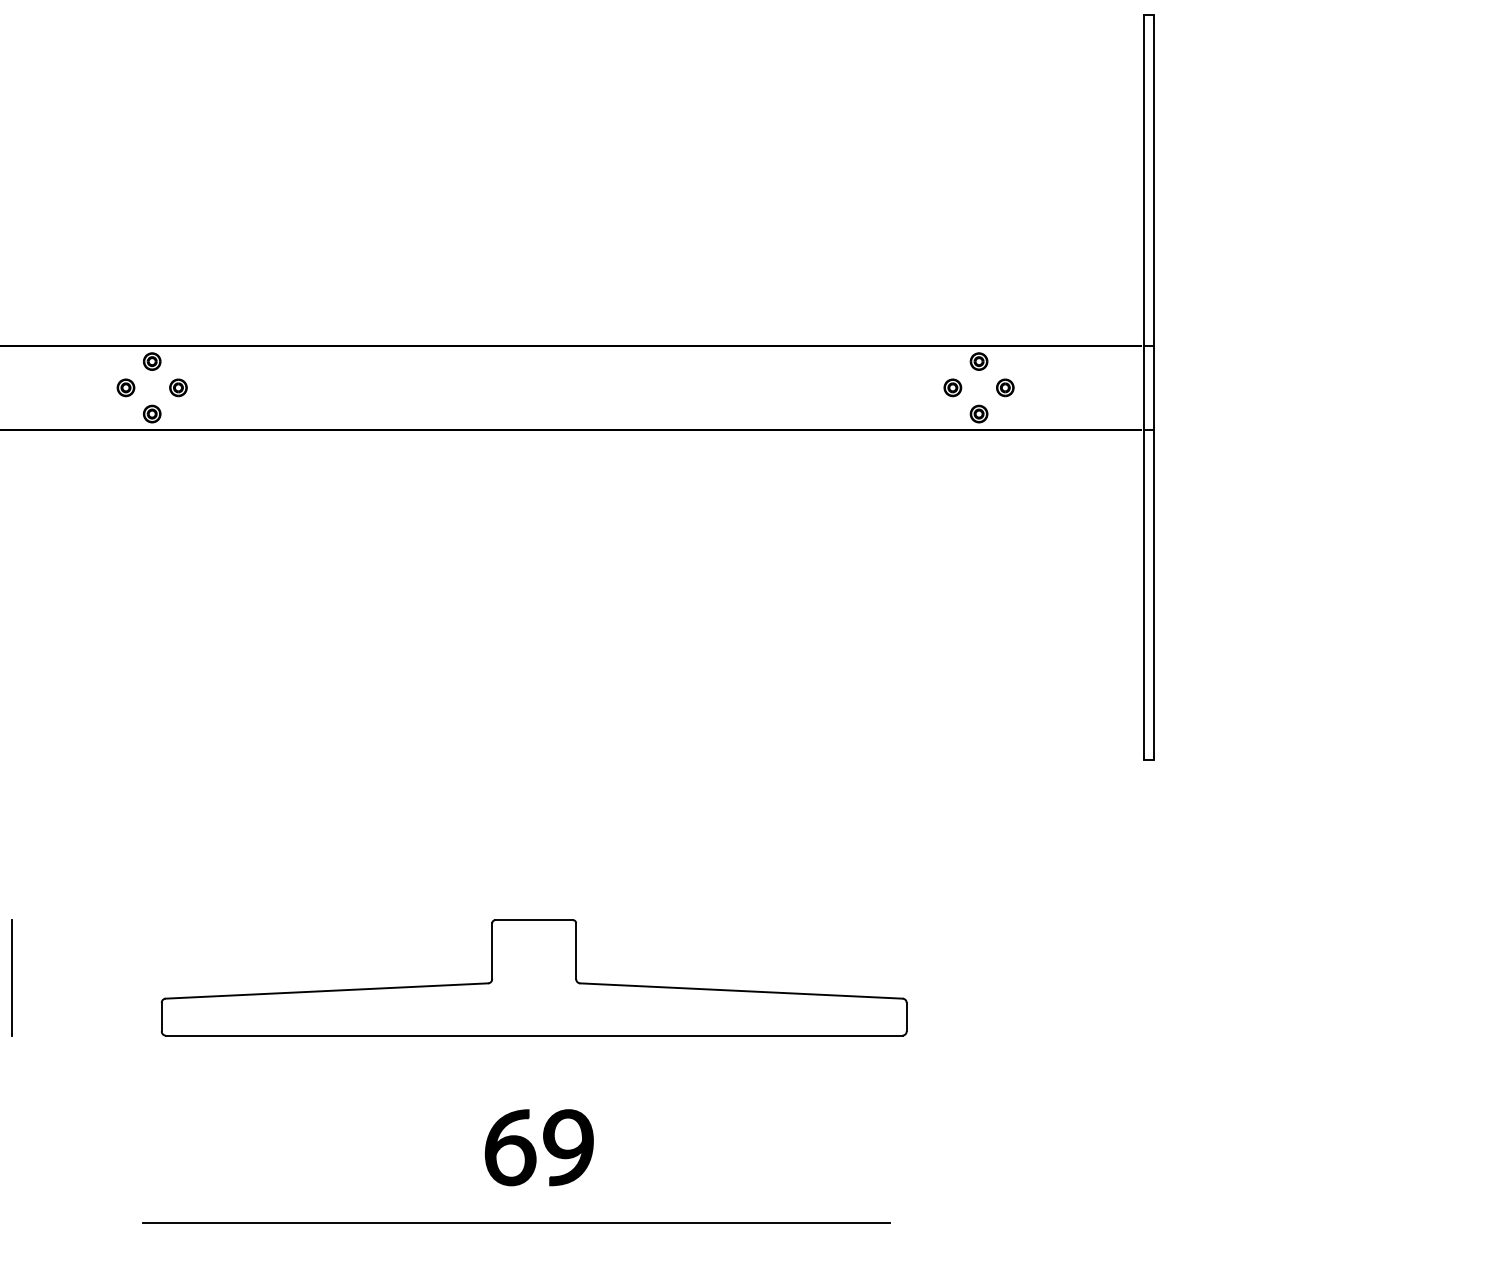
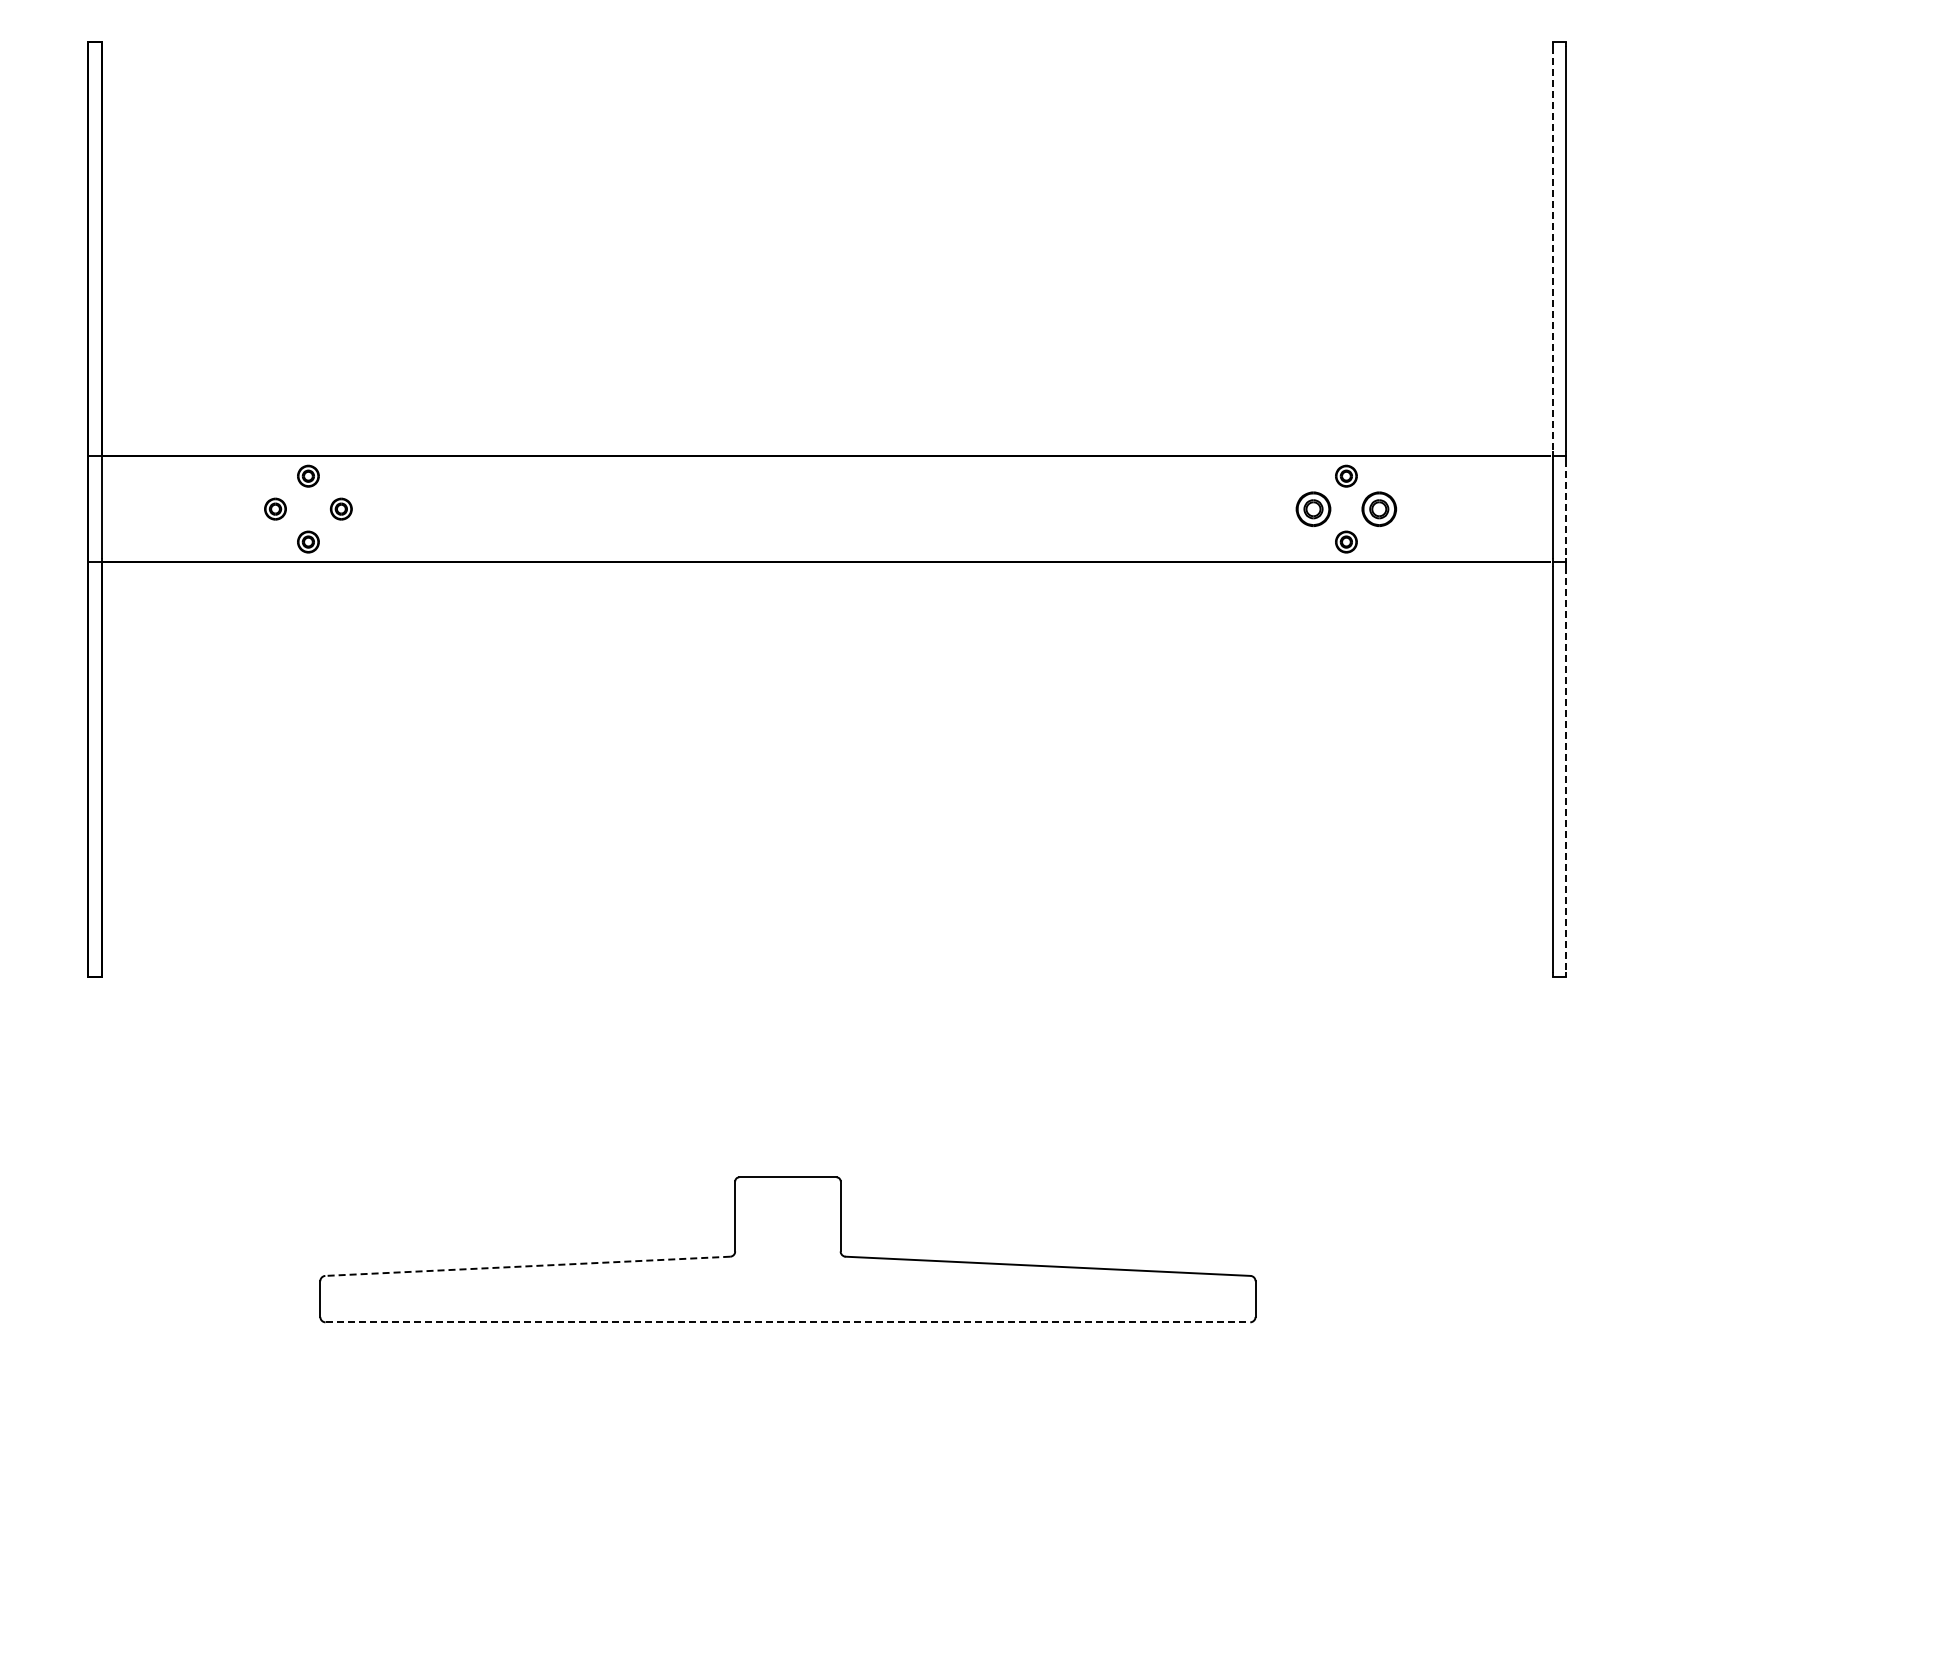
line: (1144, 181) -> (1553, 249), solid -> dashed
part: (952, 387) -> (1313, 508), size x1.6
part: (1005, 387) -> (1379, 508), size x1.6
line: (1154, 388) -> (1566, 509), solid -> dashed
line: (1154, 595) -> (1566, 769), solid -> dashed
line: (11, 977) -> (131, 1249), removed
line: (326, 991) -> (527, 1266), solid -> dashed
line: (534, 1035) -> (788, 1322), solid -> dashed
part: (534, 1148) -> (788, 1464), removed
line: (516, 1222) -> (765, 1557), removed

